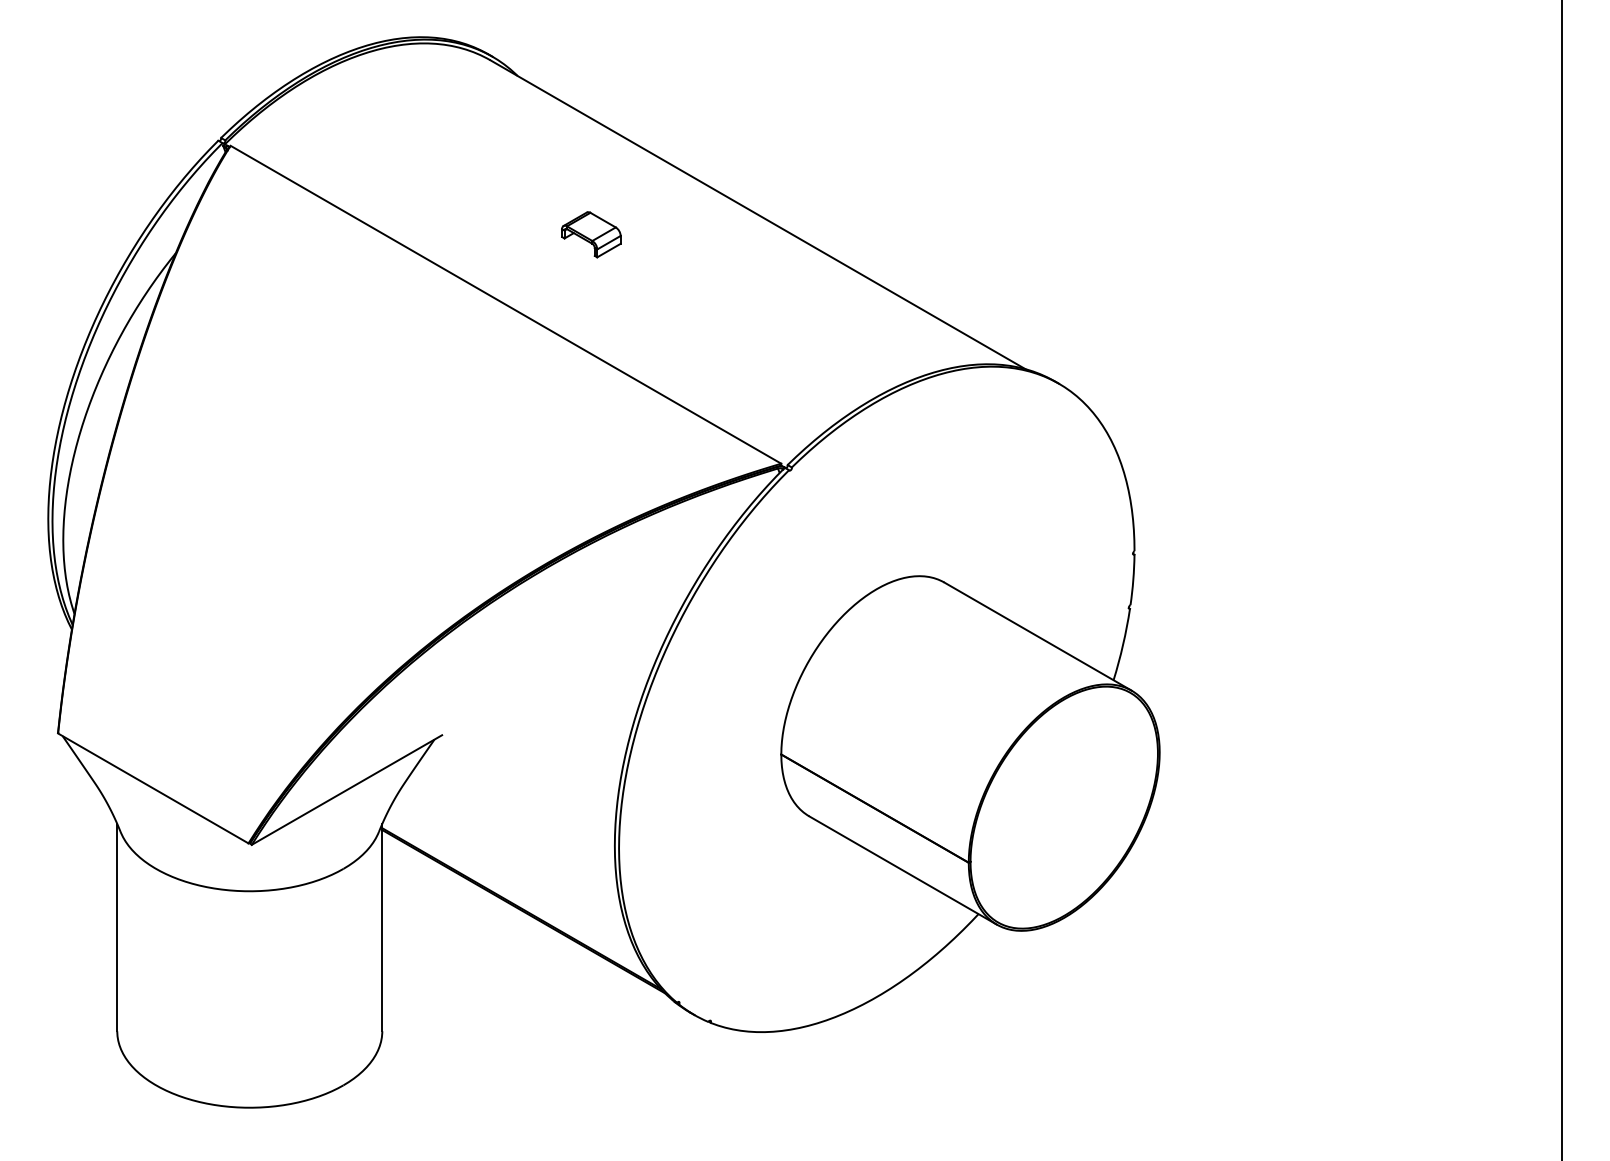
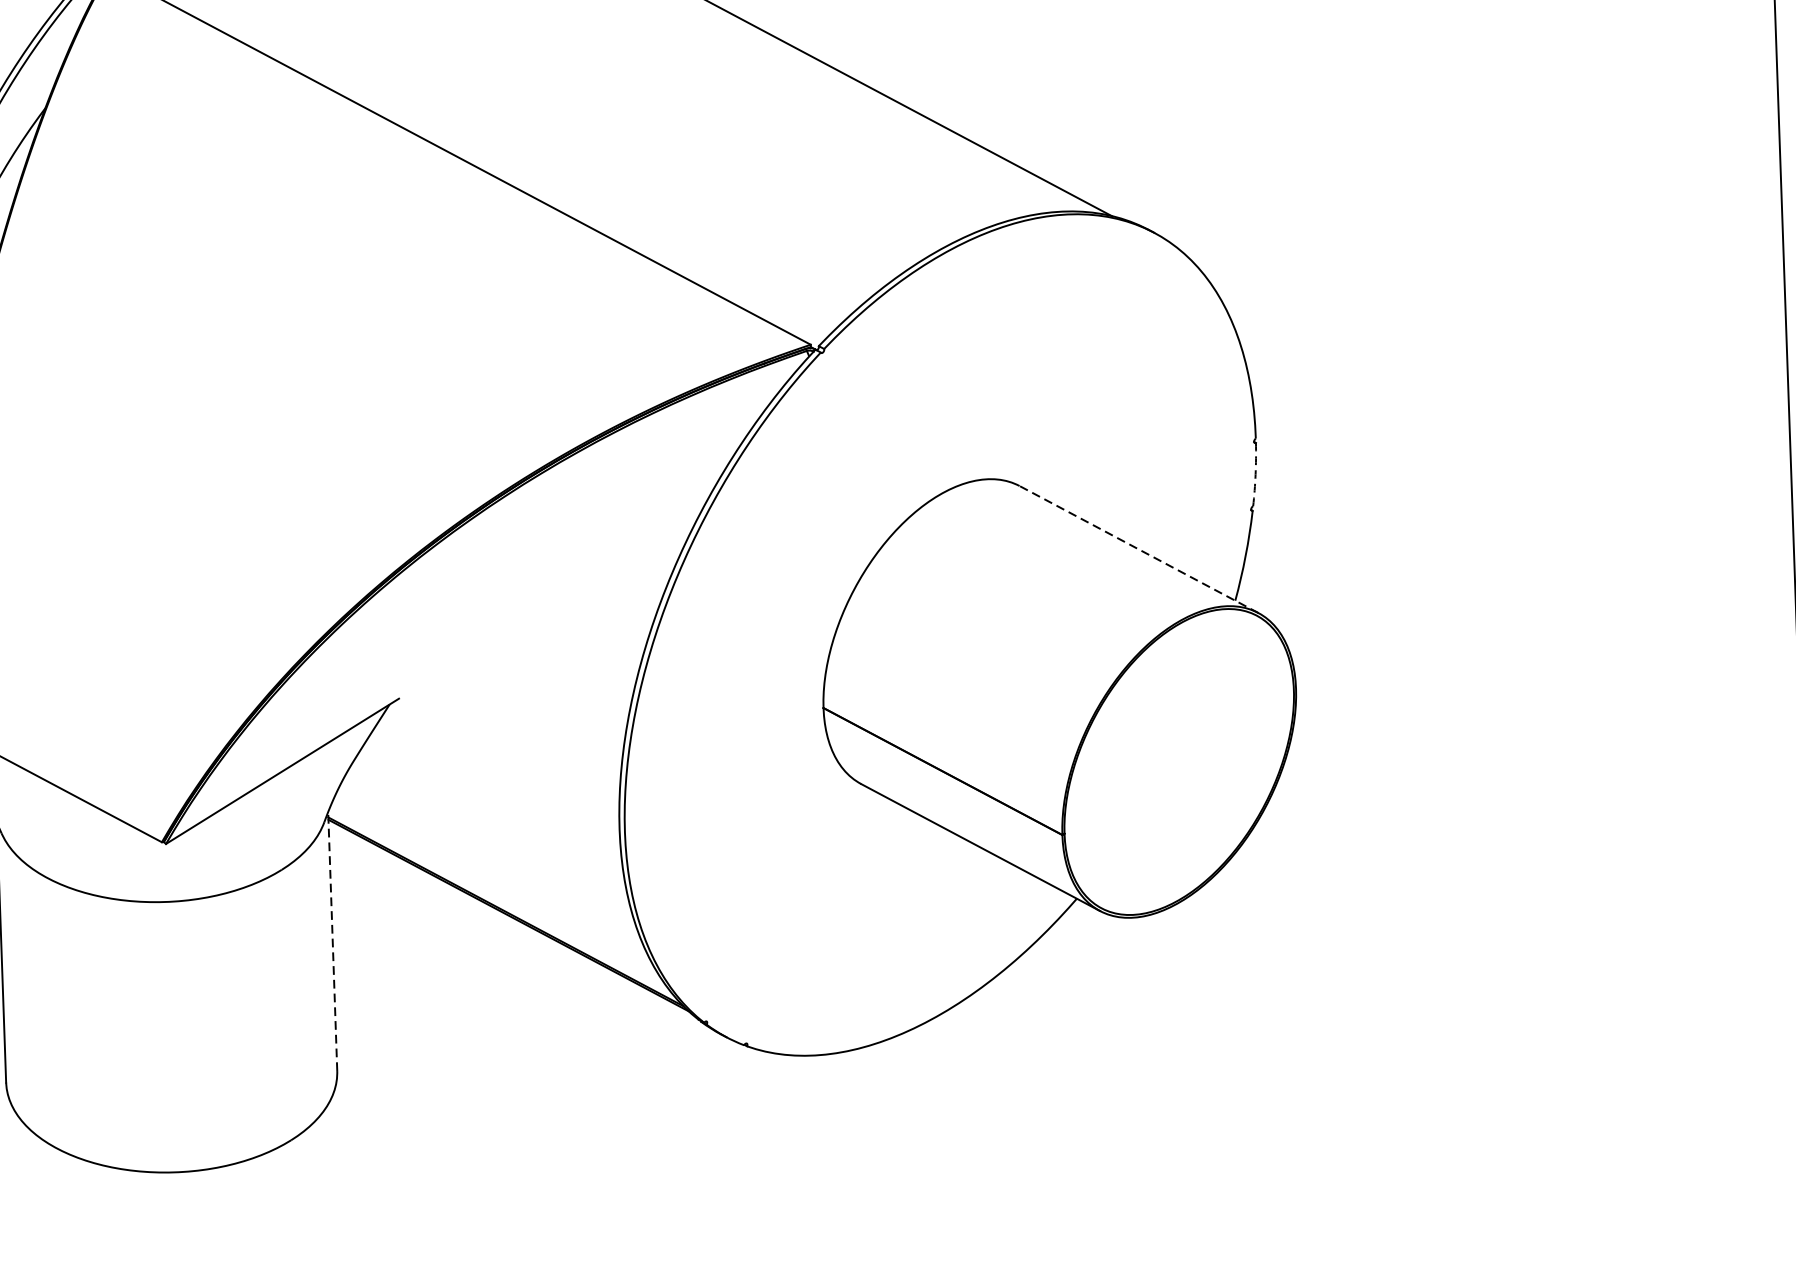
part: (591, 234) -> (563, 66), removed
arc: (1133, 579) -> (1255, 474), solid -> dashed
line: (1037, 636) -> (1138, 549), solid -> dashed
line: (382, 927) -> (332, 941), solid -> dashed

